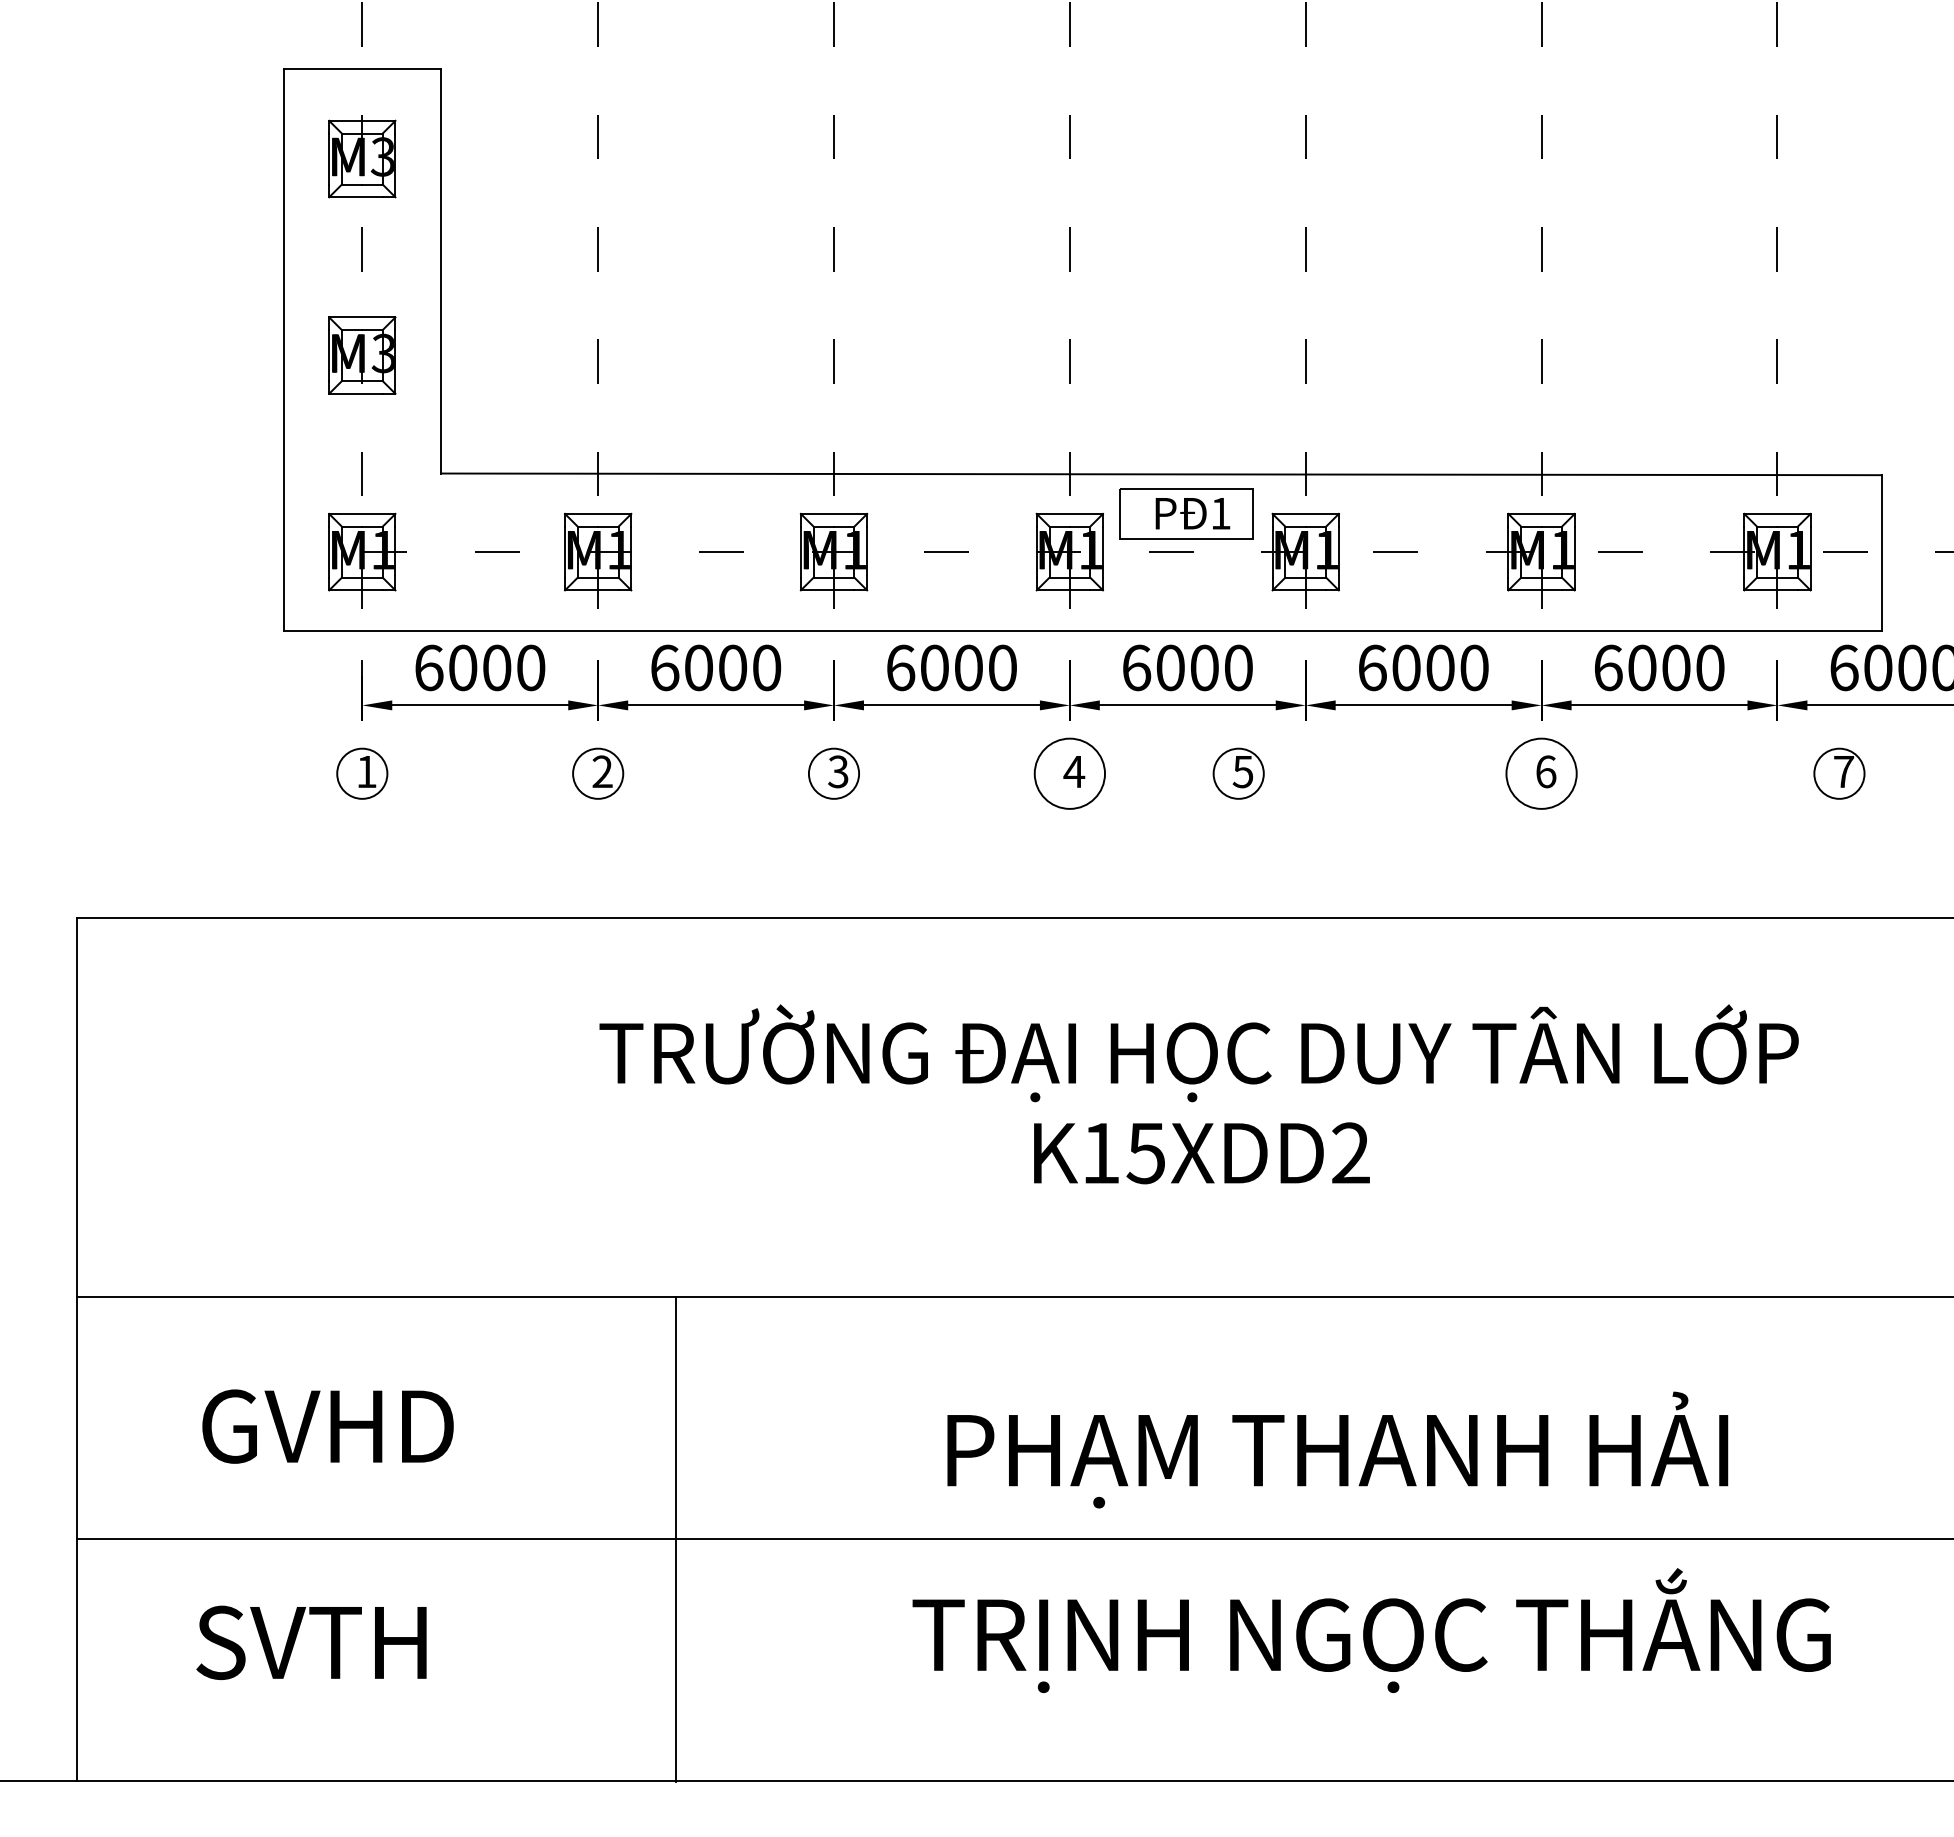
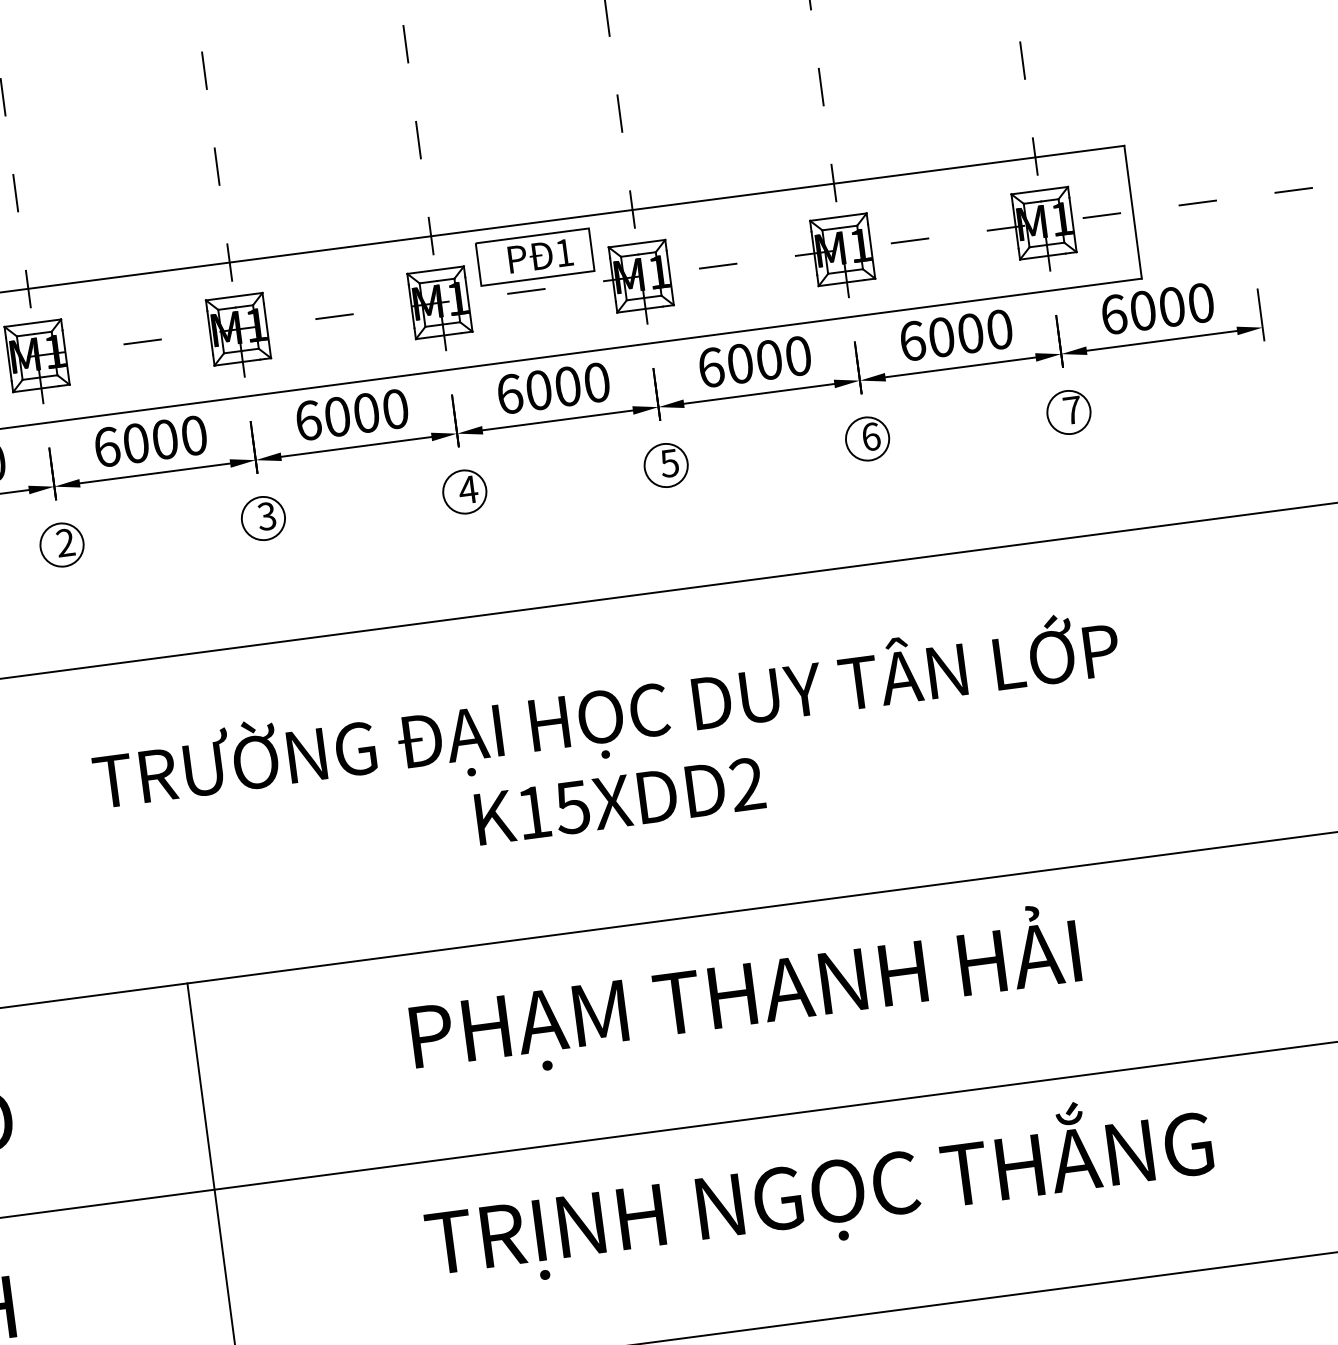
circle: (1069, 773) -> (464, 491), size x0.71
part: (1238, 773) -> (665, 465), moved
circle: (1541, 773) -> (867, 438), size x0.71
part: (1839, 773) -> (1068, 412), moved
text: (1337, 1449) -> (745, 993), moved

